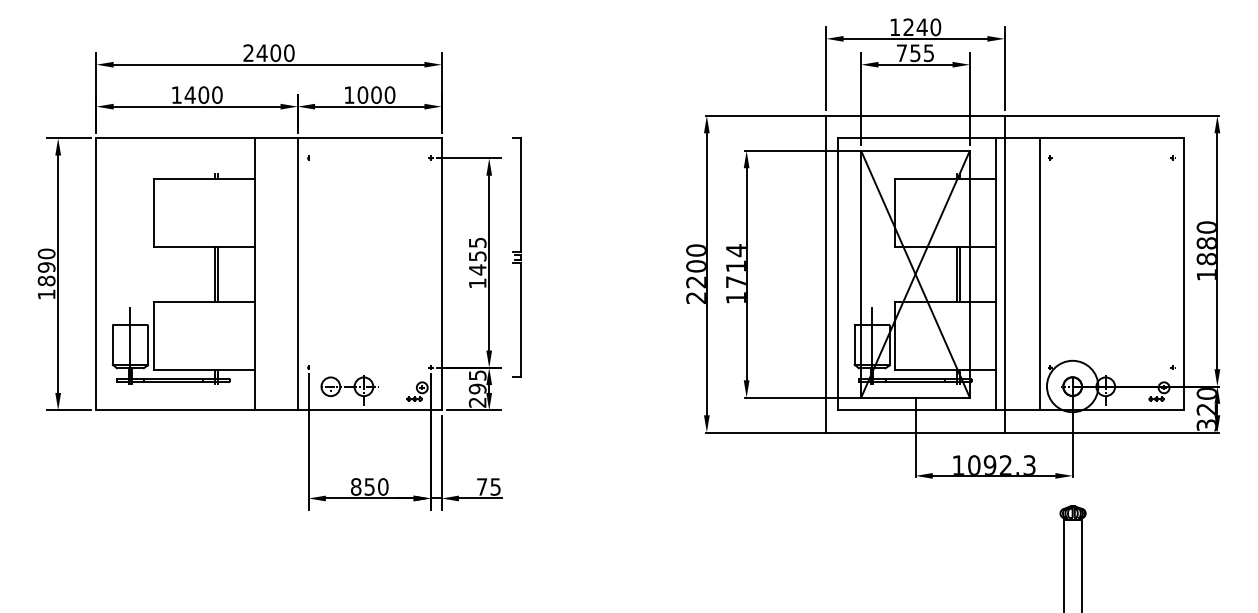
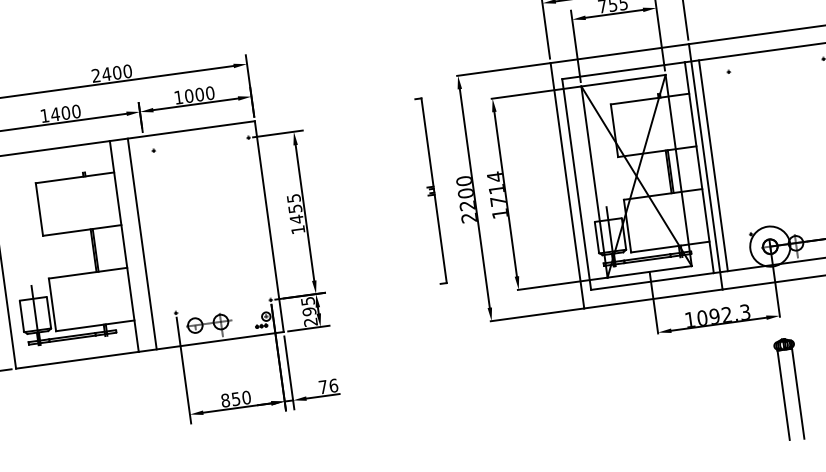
part: (516, 257) -> (430, 191), moved
line: (297, 274) -> (142, 244), moved
line: (1039, 274) -> (713, 165), moved
text: (495, 486) -> (333, 385), 75 -> 76

